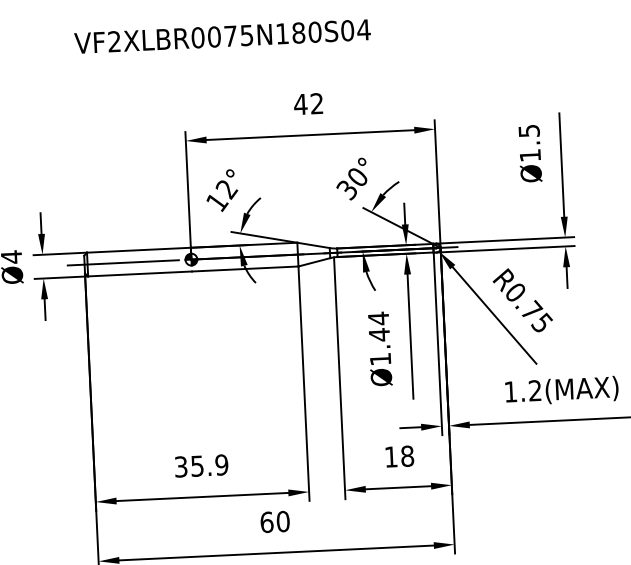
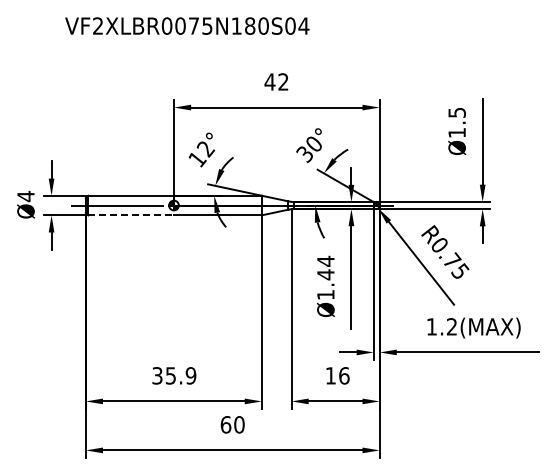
text: (222, 35) -> (187, 25), moved
line: (140, 274) -> (131, 215), solid -> dashed
text: (407, 455) -> (344, 375), 18 -> 16

